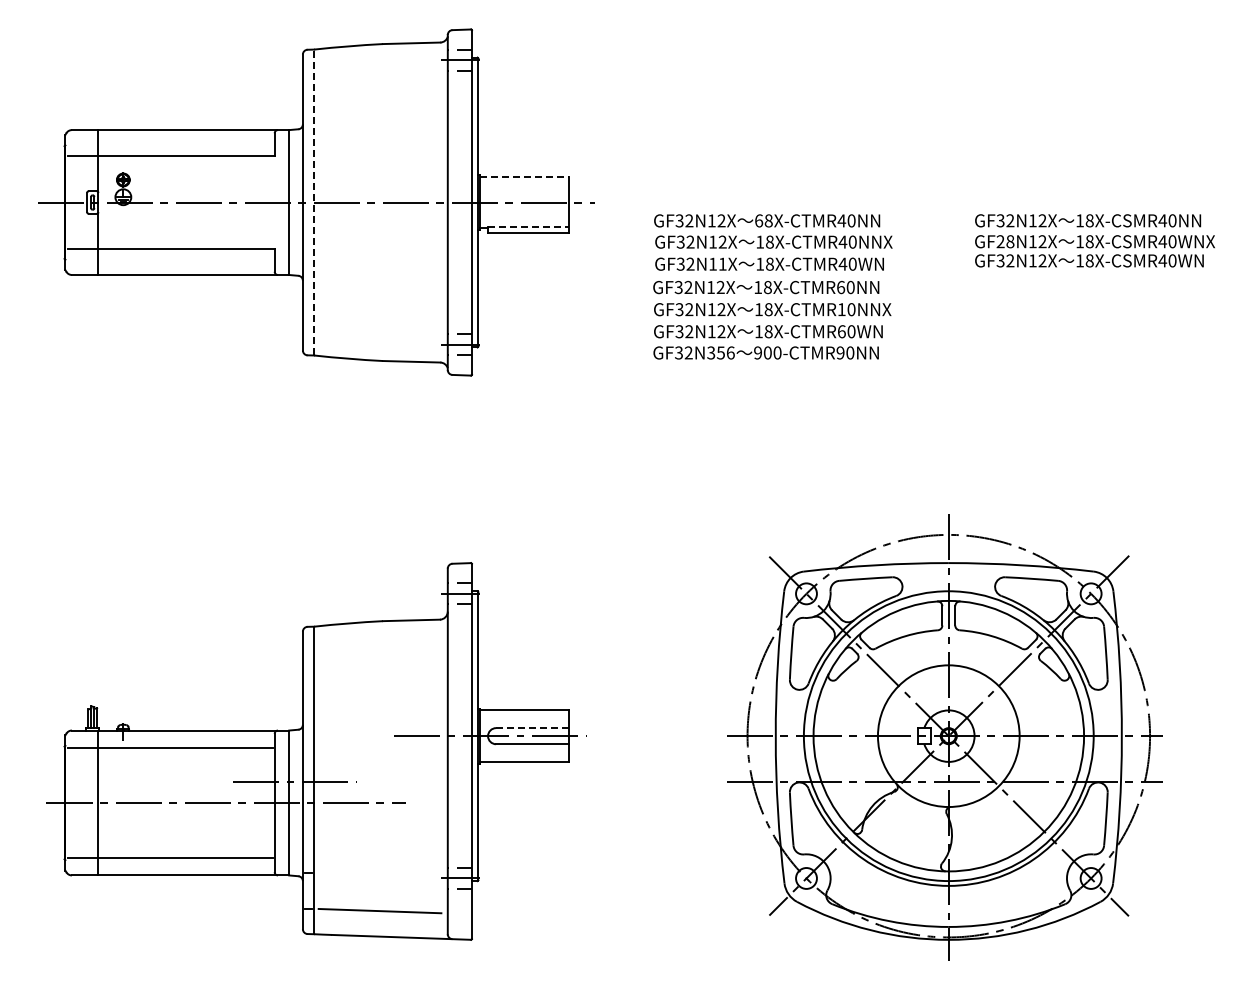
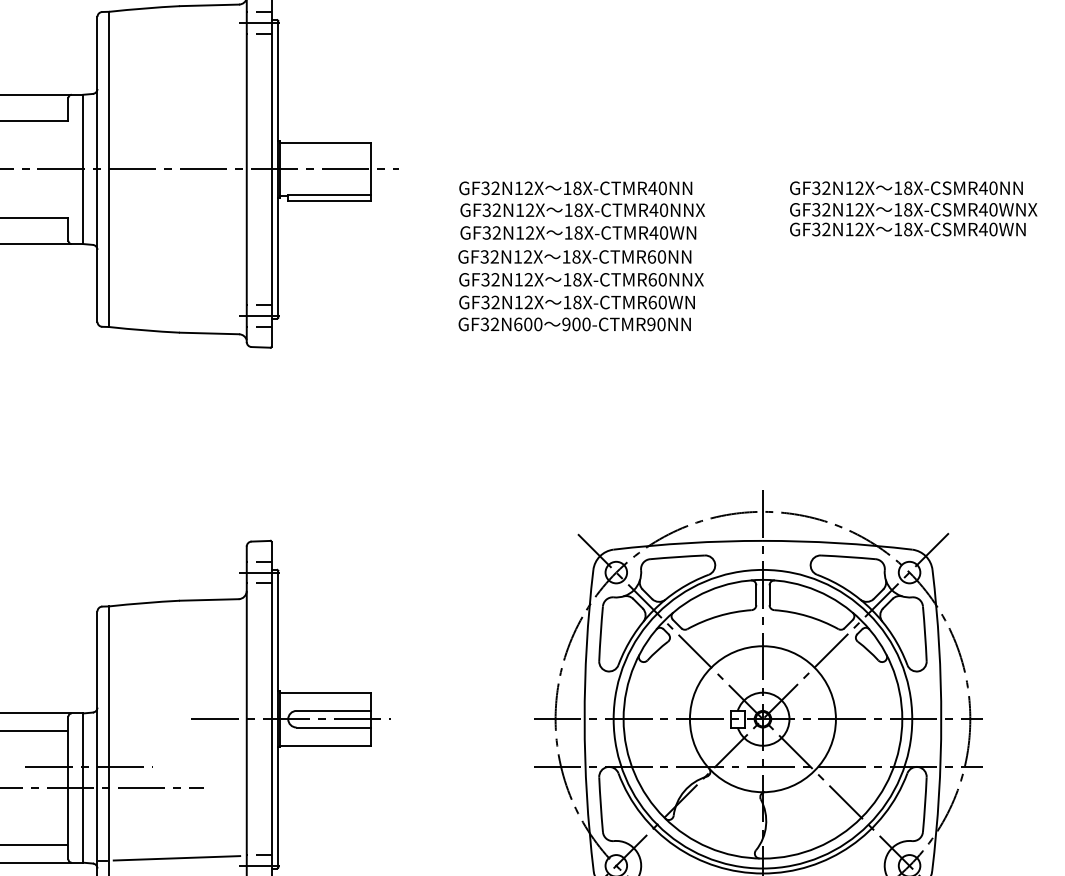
line: (524, 176) -> (325, 142), dashed -> solid
line: (314, 202) -> (109, 169), dashed -> solid
text: (759, 220) -> (567, 187), 68X-CTMR40NN -> 18X-CTMR40NN
line: (528, 227) -> (329, 195), dashed -> solid
text: (1005, 241) -> (821, 209), GF28N12X -> GF32N12X
text: (722, 263) -> (529, 232), GF32N11X -> GF32N12X
text: (841, 309) -> (652, 279), 18X-CTMR10NNX -> 18X-CTMR60NNX
text: (720, 352) -> (527, 323), GF32N356 -> GF32N600
line: (532, 728) -> (334, 711), dashed -> solid
line: (379, 871) -> (176, 858), added

